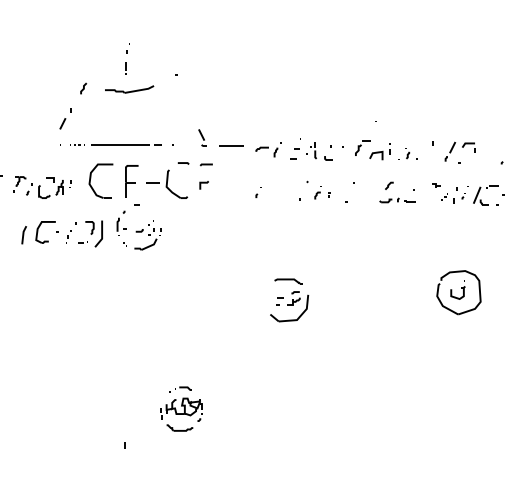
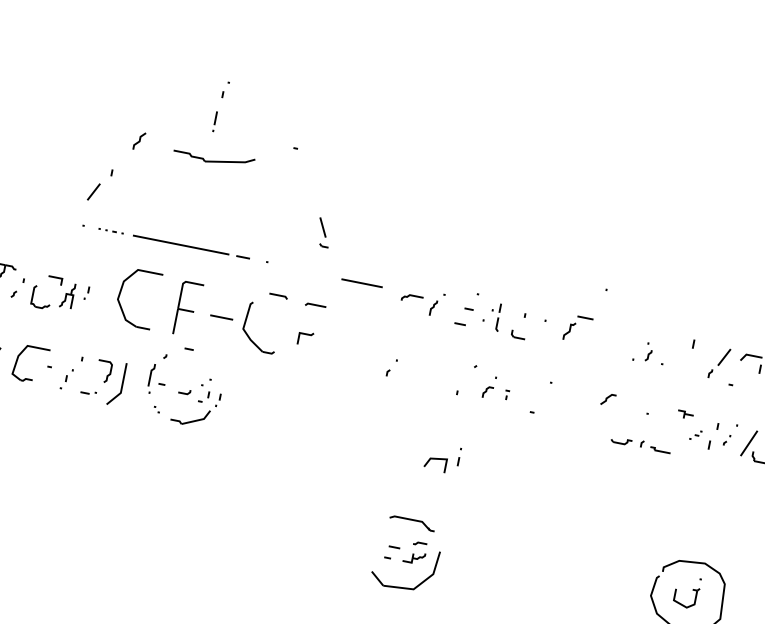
part: (202, 137) -> (323, 231), moved
part: (379, 151) -> (442, 457), moved
part: (397, 200) -> (640, 444), moved

